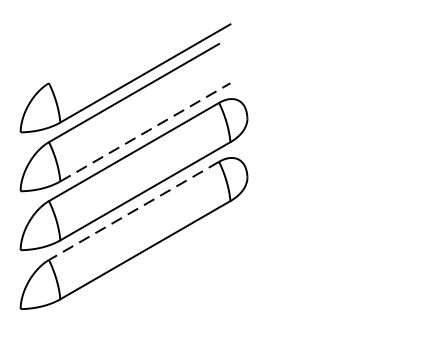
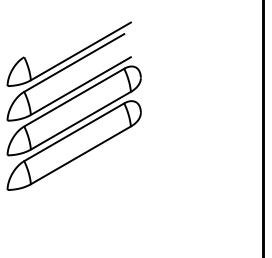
line: (144, 133) -> (80, 86), dashed -> solid
line: (134, 211) -> (74, 132), dashed -> solid

